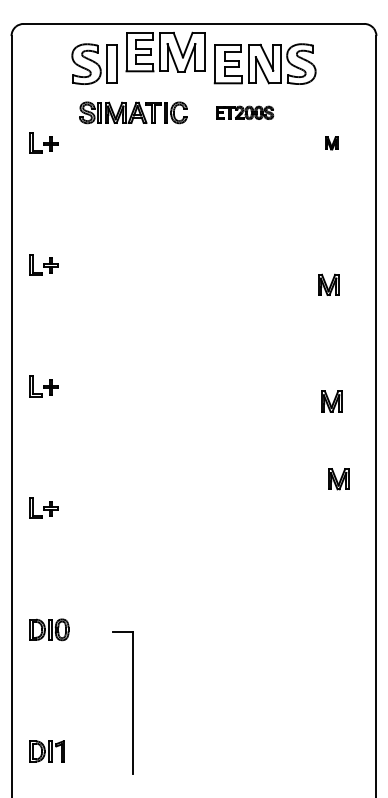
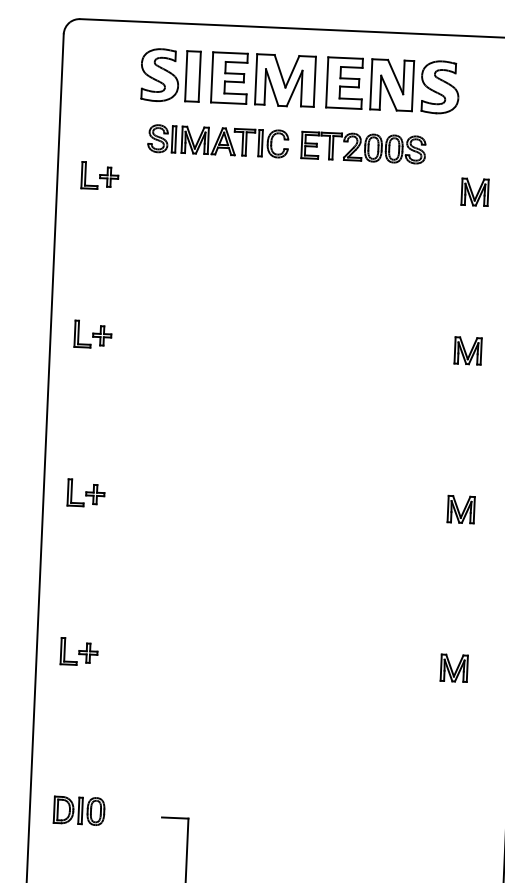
part: (165, 51) -> (262, 78), moved
part: (244, 112) -> (363, 147), size x1.67
part: (331, 143) -> (474, 192), size x1.67
part: (328, 284) -> (468, 350), moved
part: (331, 401) -> (461, 509), moved
part: (338, 479) -> (454, 668), moved

